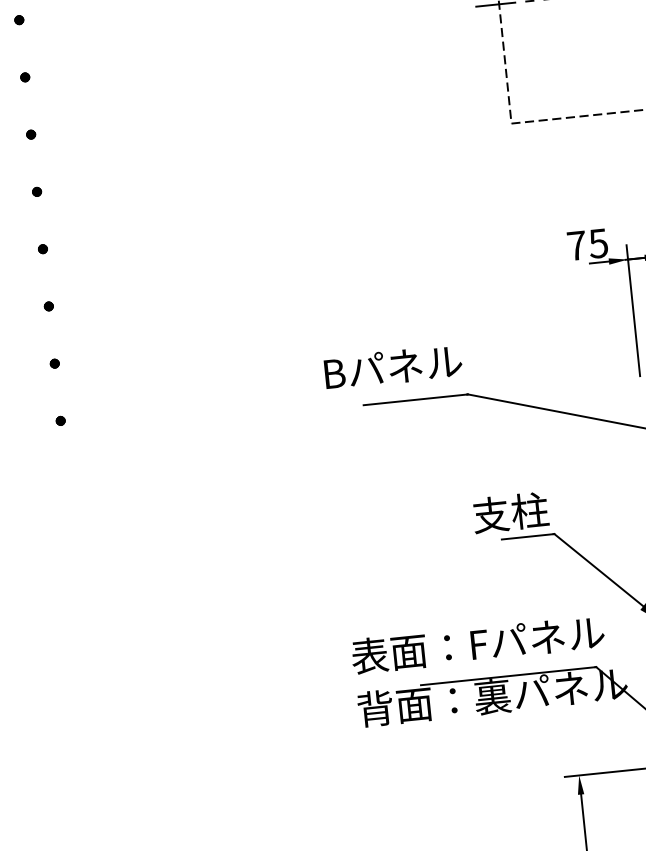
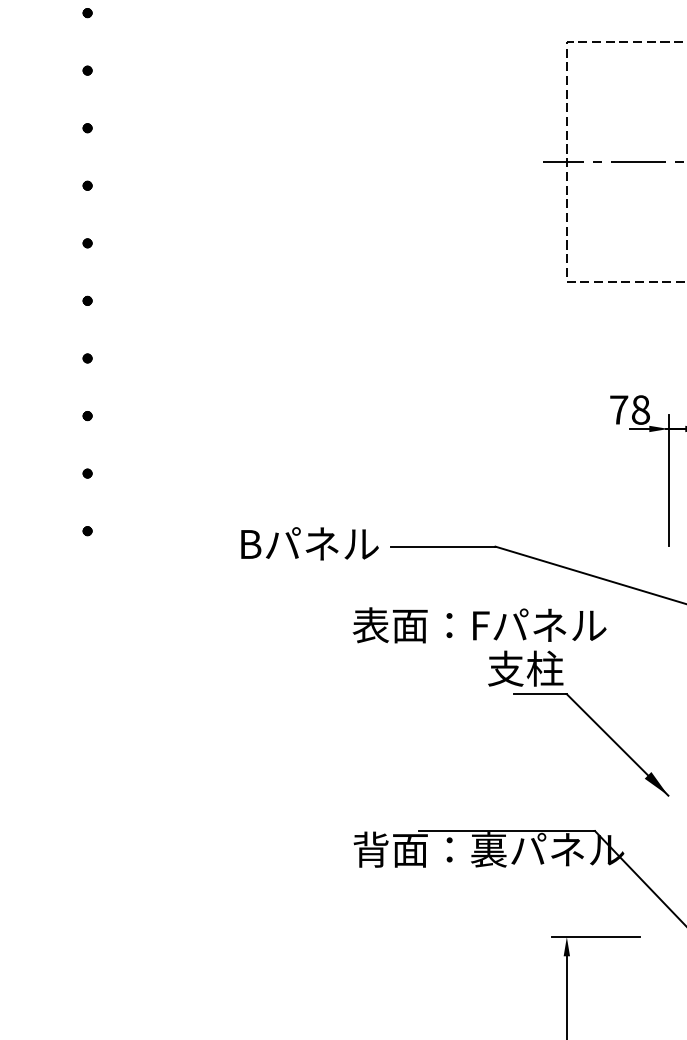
text: (598, 243) -> (640, 409), 75 -> 78
text: (392, 366) -> (309, 543), moved
text: (477, 644) -> (479, 625), moved

